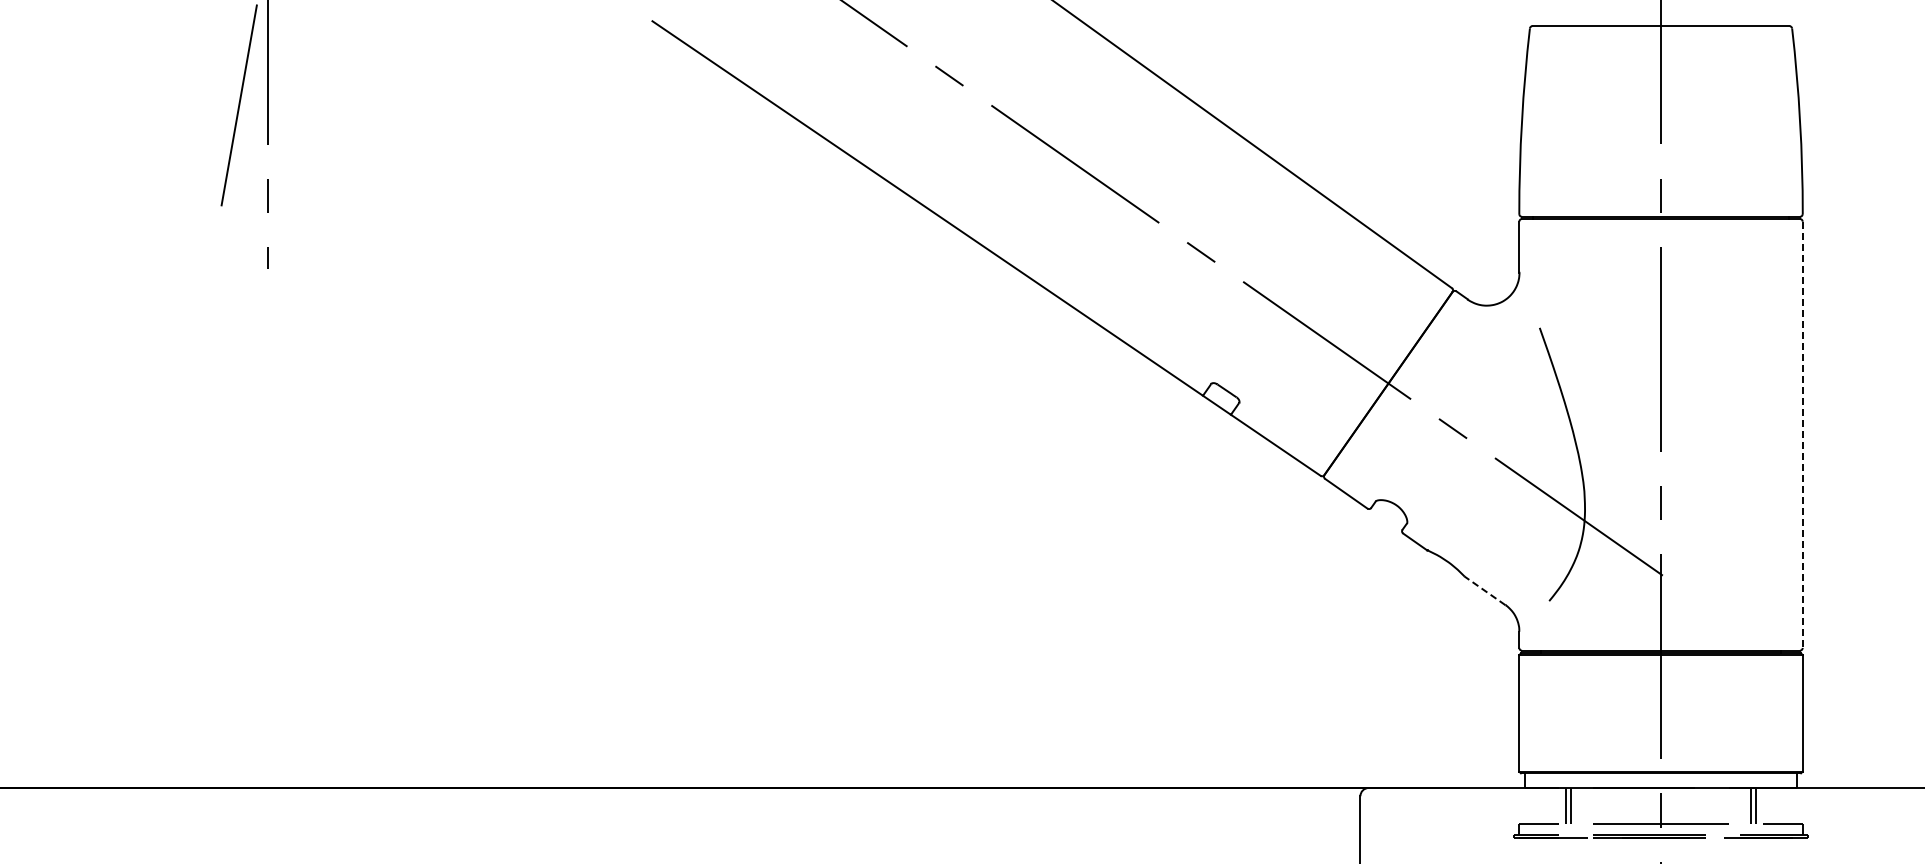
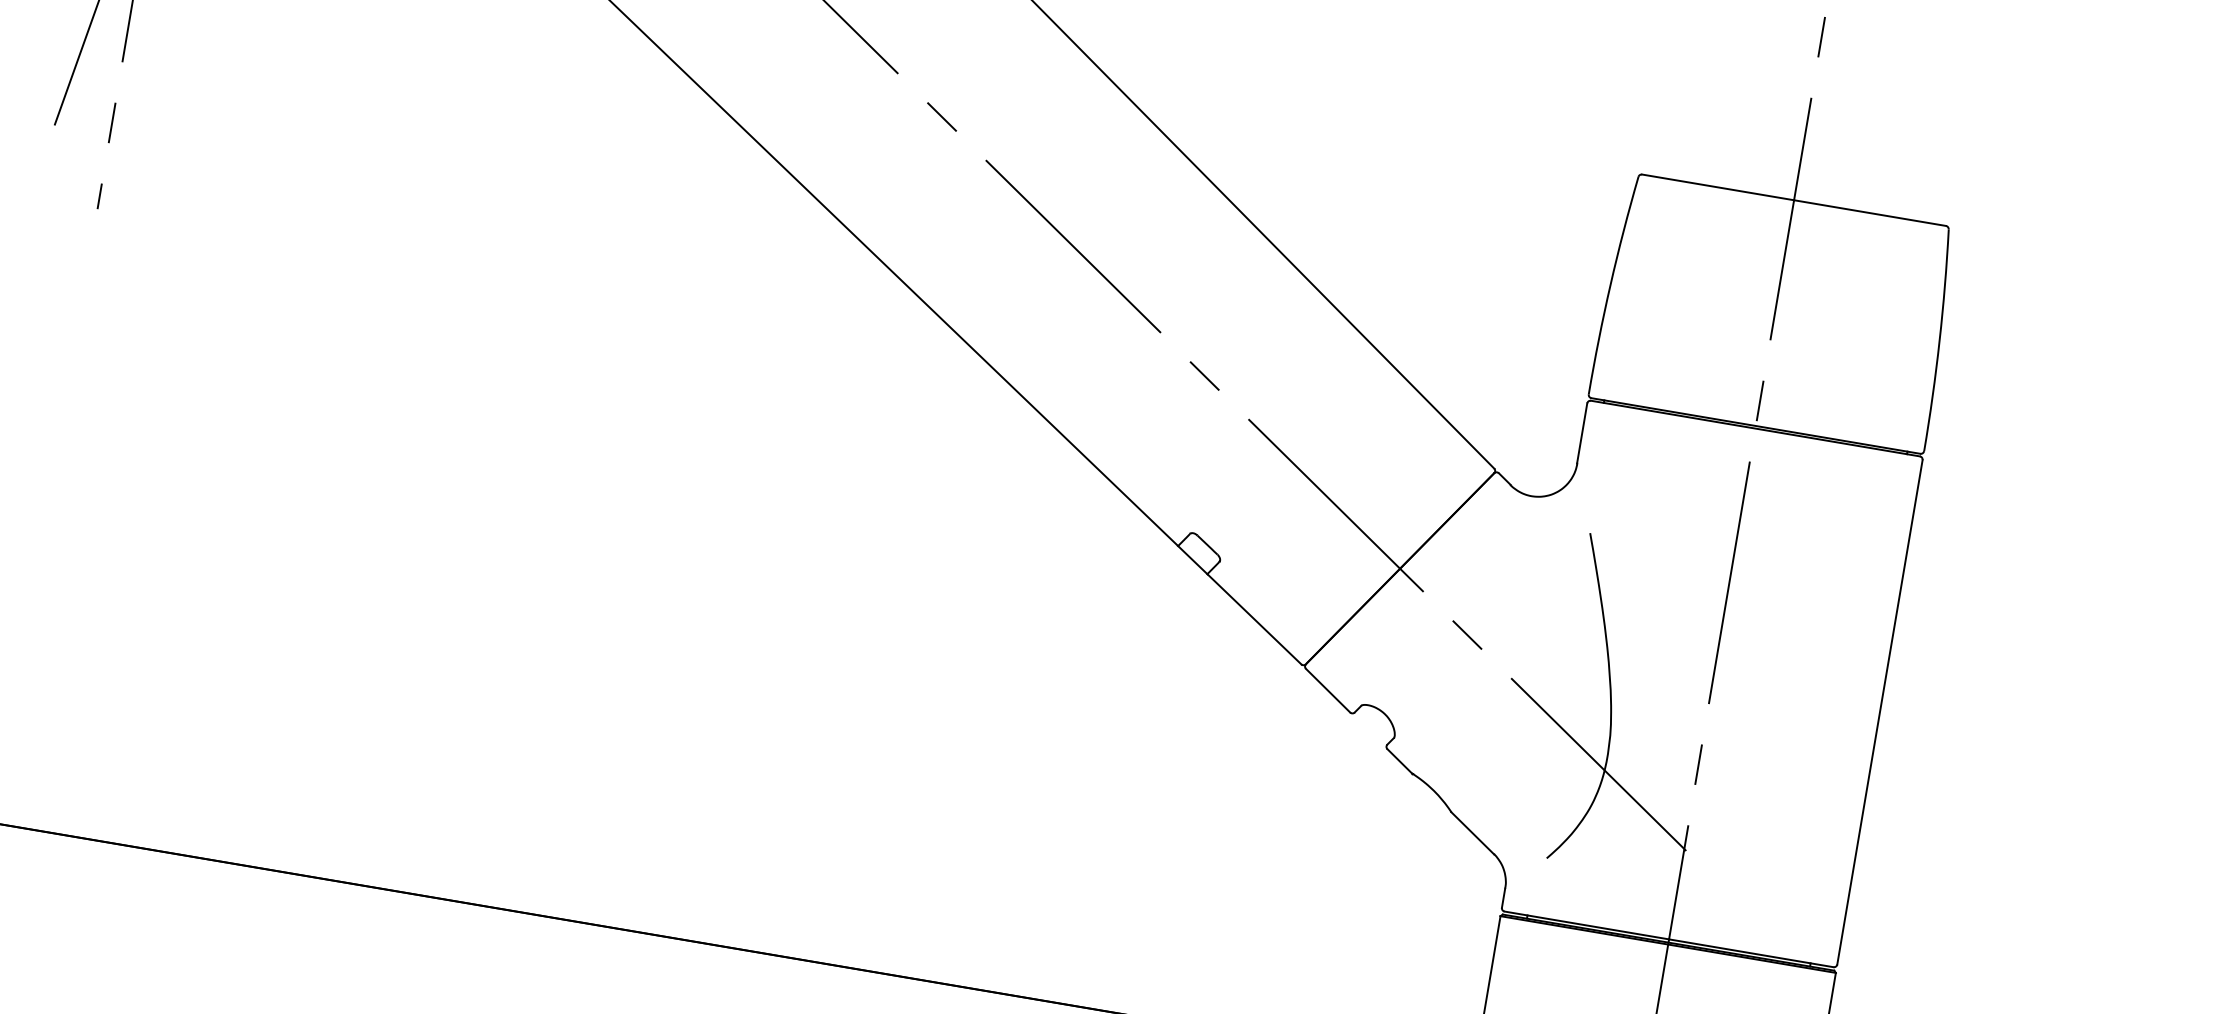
line: (1802, 435) -> (1879, 713), dashed -> solid
line: (1484, 590) -> (1472, 832), dashed -> solid

